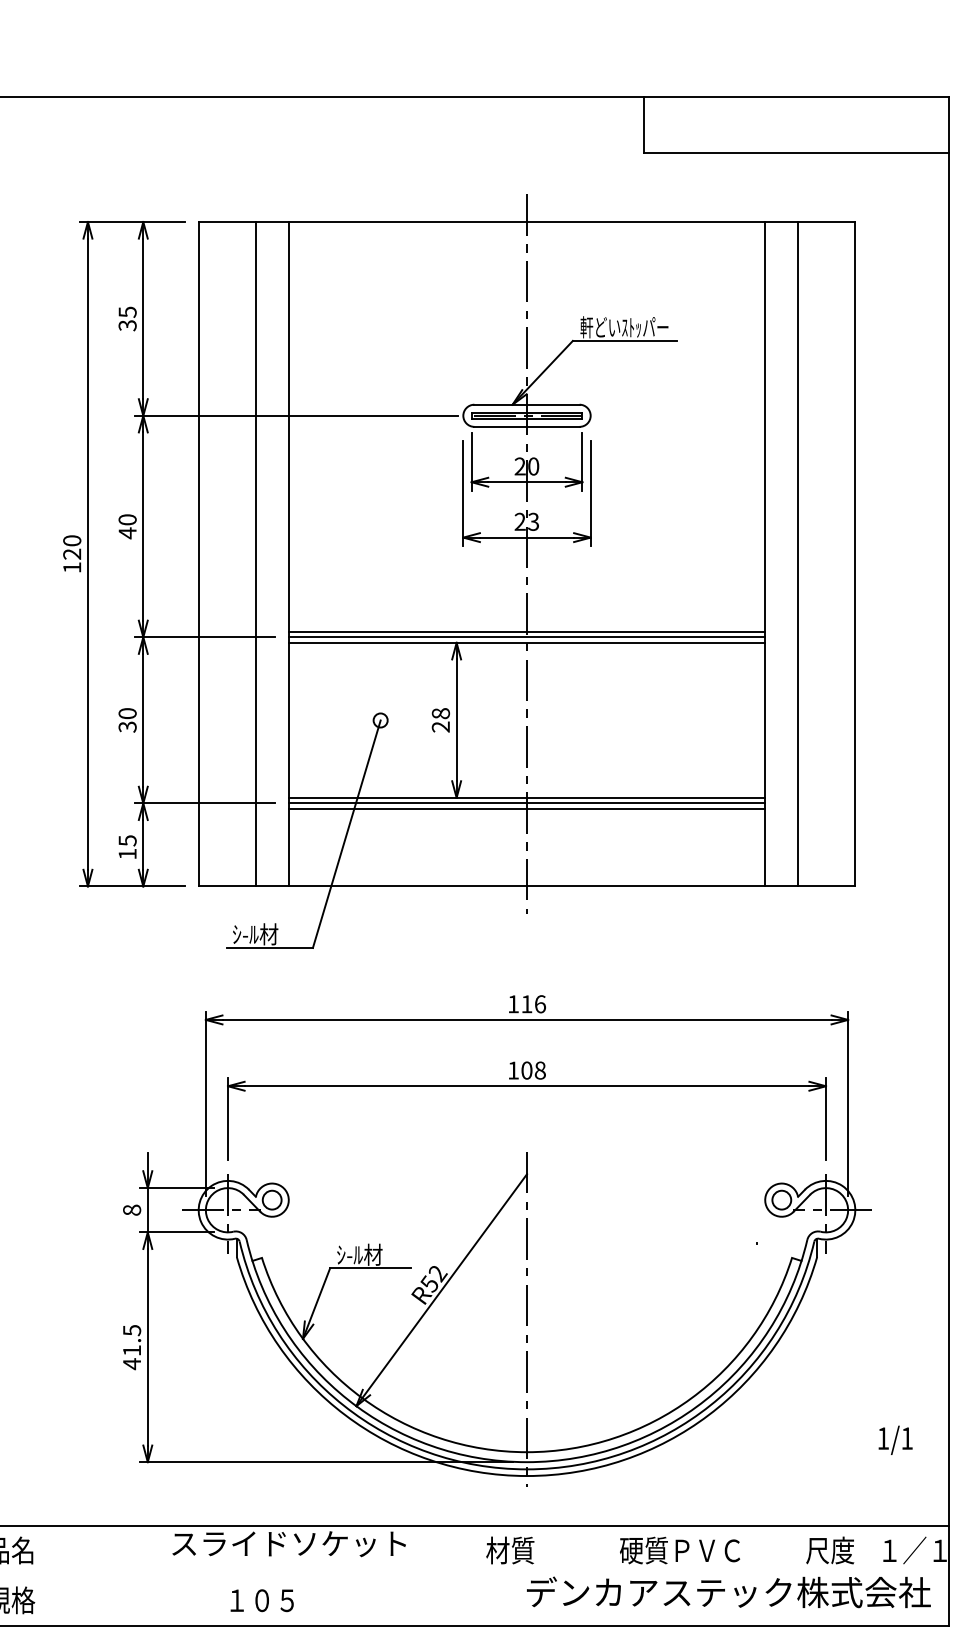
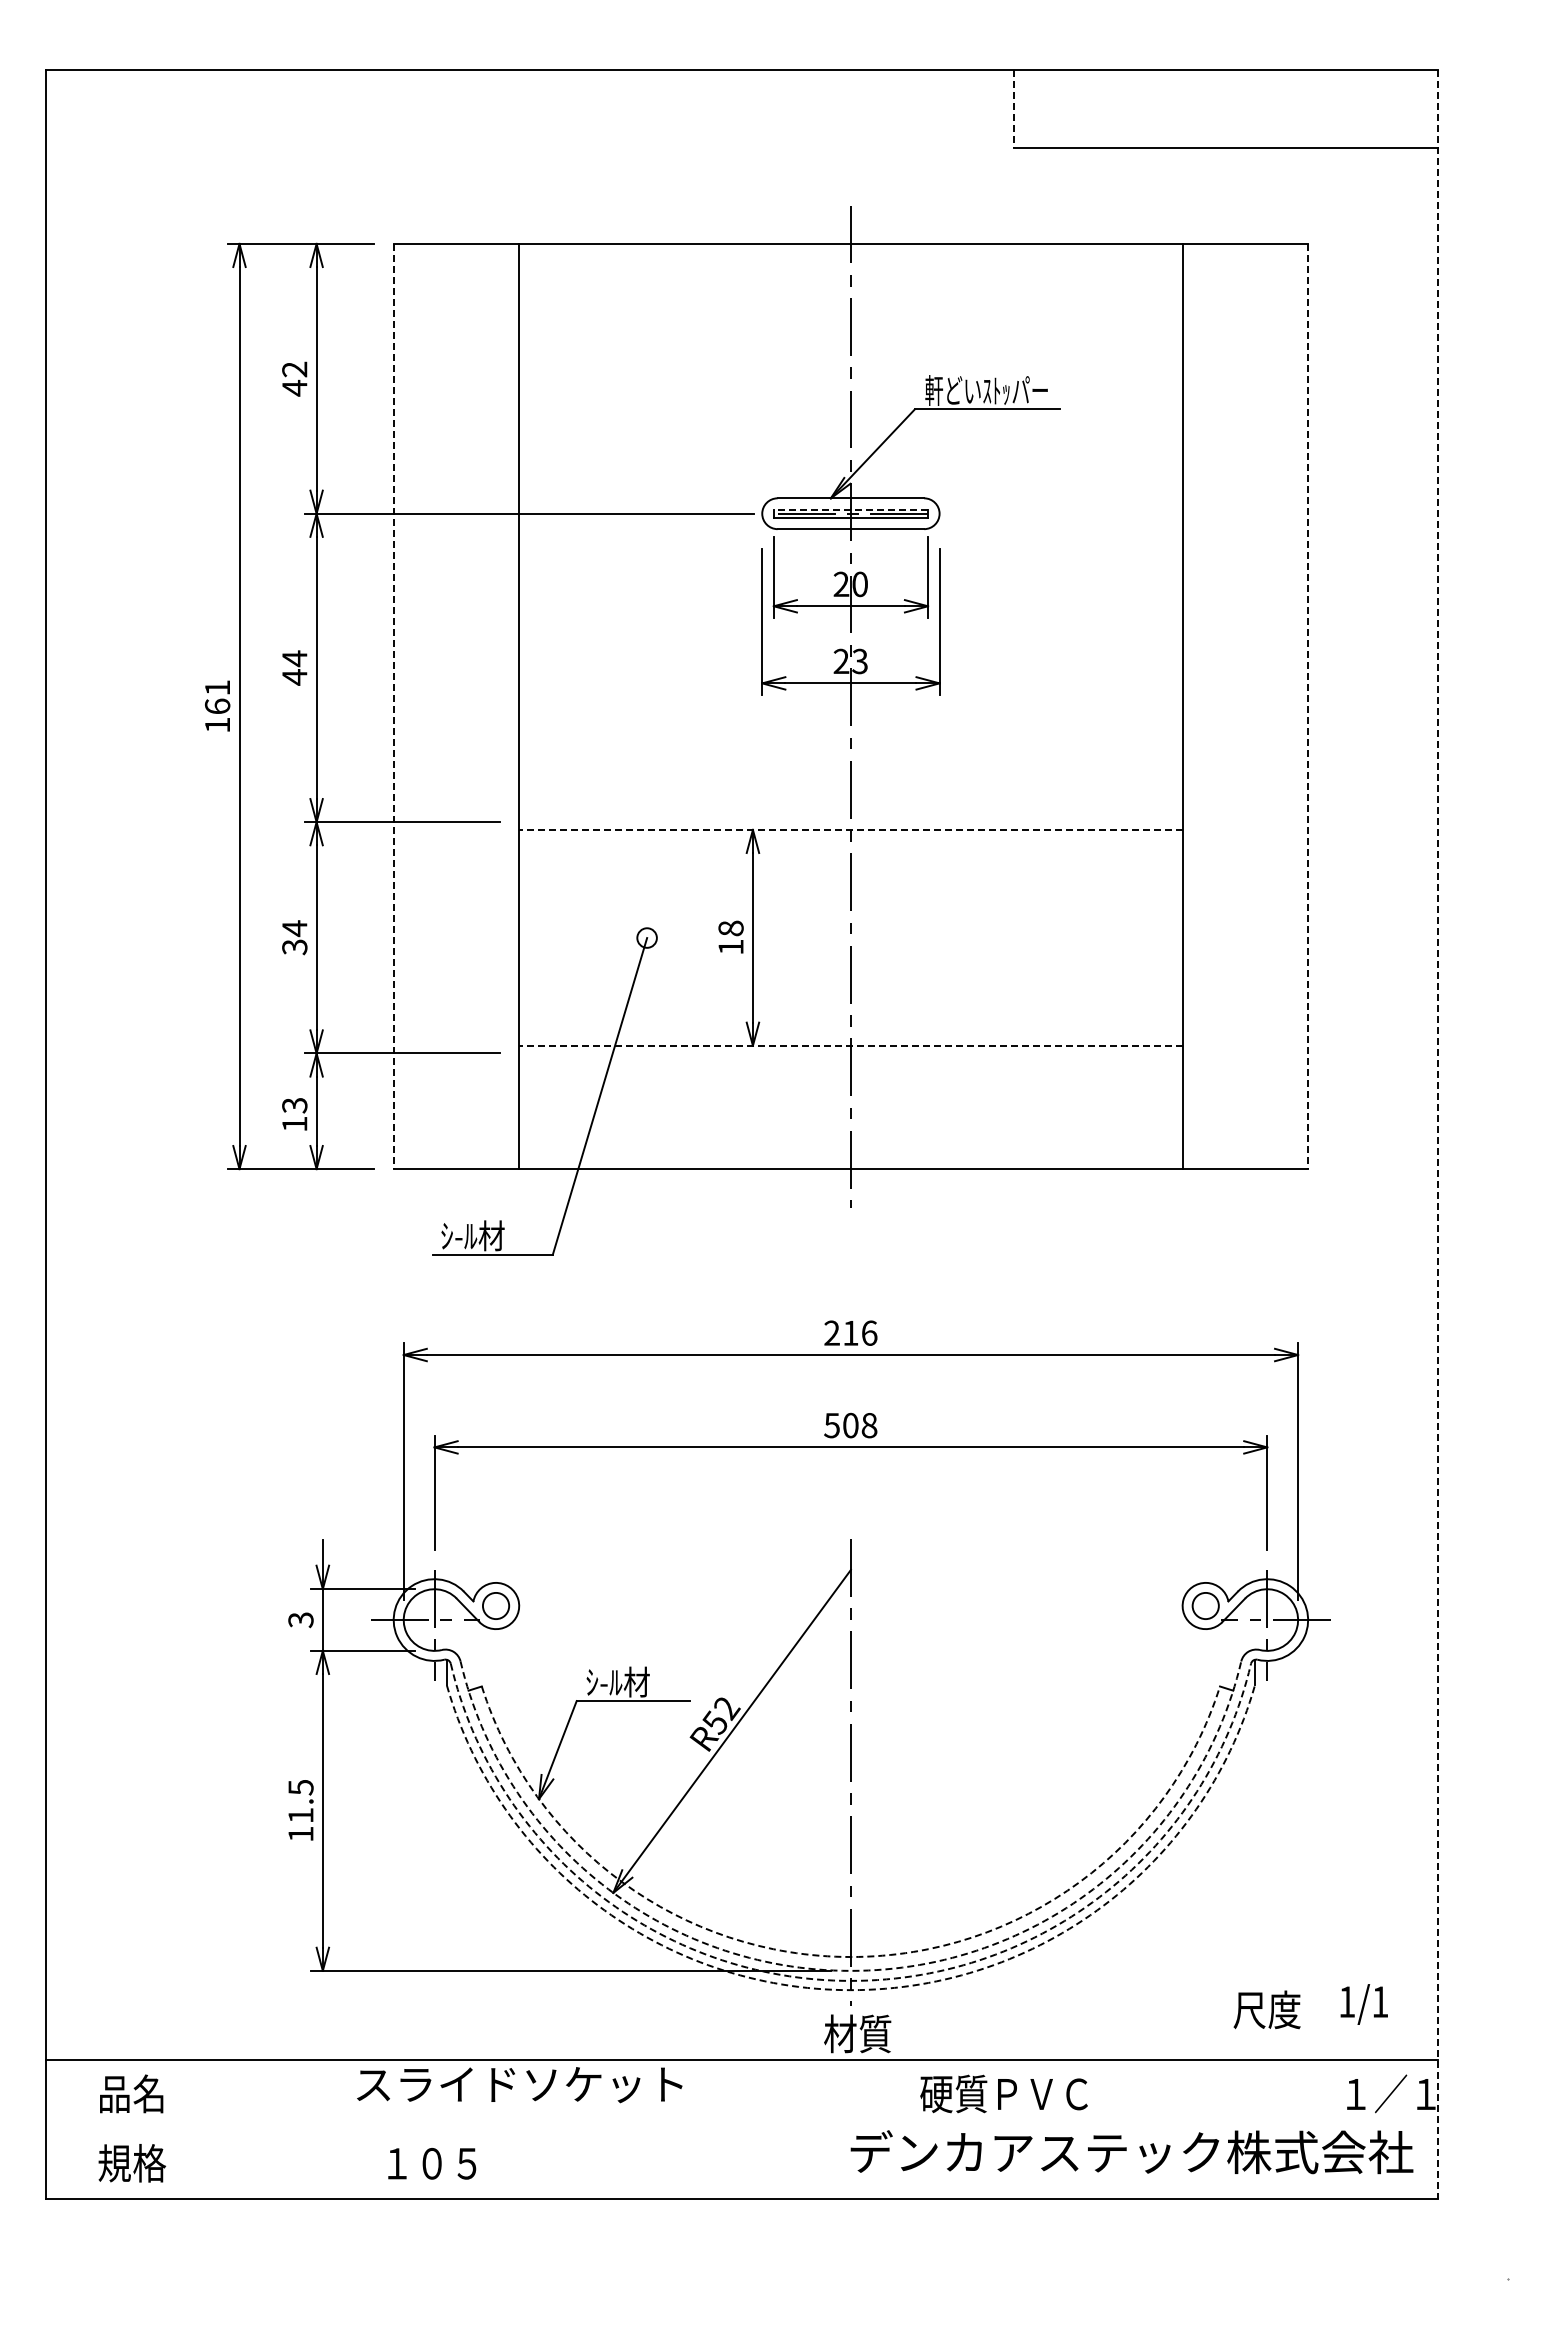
line: (644, 125) -> (1014, 109), solid -> dashed
text: (127, 318) -> (294, 378), 35 -> 42
line: (526, 412) -> (850, 509), solid -> dashed
text: (127, 519) -> (294, 658), 40 -> 44
text: (72, 547) -> (217, 697), 120 -> 161
line: (198, 554) -> (393, 706), solid -> dashed
line: (255, 554) -> (473, 706), removed
line: (798, 554) -> (1228, 706), removed
line: (855, 554) -> (1308, 706), solid -> dashed
line: (526, 631) -> (850, 814), removed
line: (526, 637) -> (850, 822), removed
line: (526, 642) -> (850, 829), solid -> dashed
text: (127, 713) -> (294, 928), 30 -> 34
text: (440, 726) -> (730, 946), 28 -> 18
line: (526, 797) -> (850, 1045), solid -> dashed
line: (526, 803) -> (850, 1053), removed
line: (526, 809) -> (850, 1061), removed
text: (127, 840) -> (294, 1105), 15 -> 13
line: (948, 862) -> (1438, 1135), solid -> dashed
text: (513, 1003) -> (831, 1332), 116 -> 216
text: (513, 1070) -> (831, 1425), 108 -> 508
text: (131, 1210) -> (300, 1620), 8 -> 3
text: (131, 1364) -> (300, 1834), 41.5 -> 11.5
text: (895, 1440) -> (1363, 2004), moved
arc: (526, 1452) -> (850, 1957), solid -> dashed
arc: (526, 1461) -> (850, 1970), solid -> dashed
arc: (526, 1469) -> (850, 1980), solid -> dashed
arc: (526, 1476) -> (850, 1990), solid -> dashed
text: (510, 1550) -> (857, 2033), moved
text: (679, 1550) -> (1003, 2093), moved
text: (829, 1550) -> (1266, 2009), moved
text: (262, 1600) -> (432, 2163), moved

